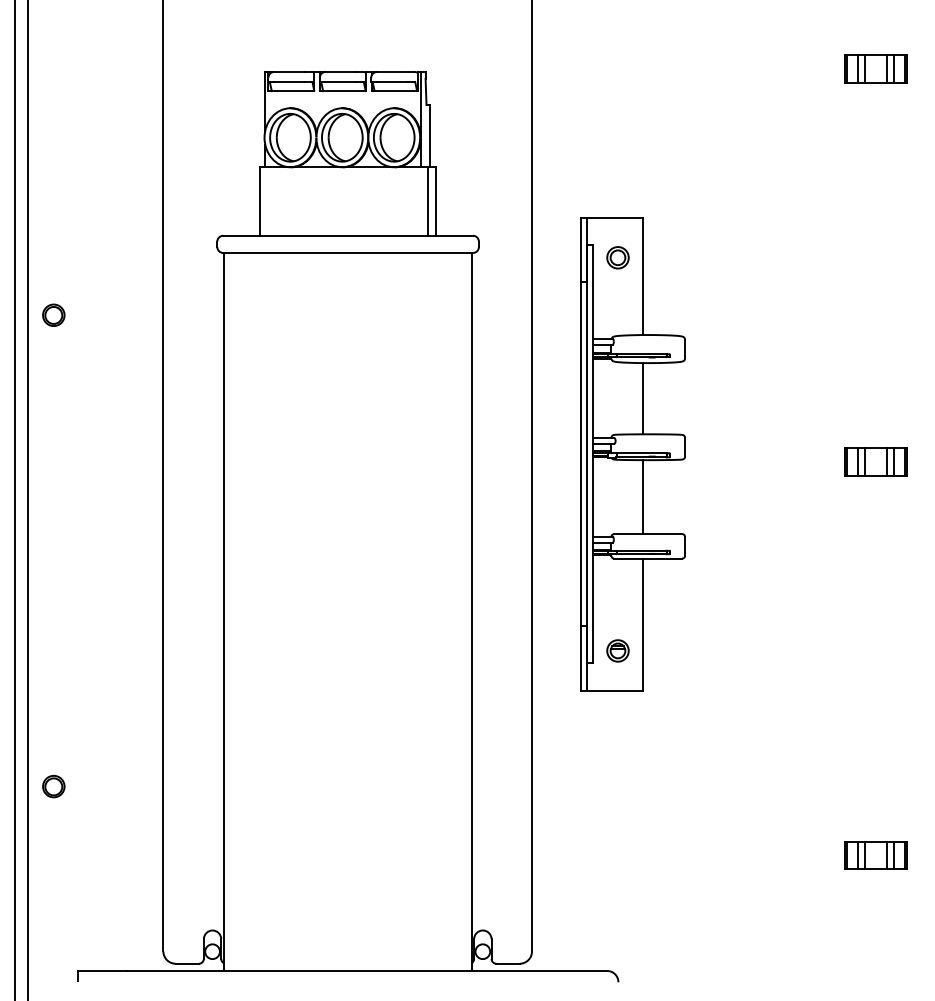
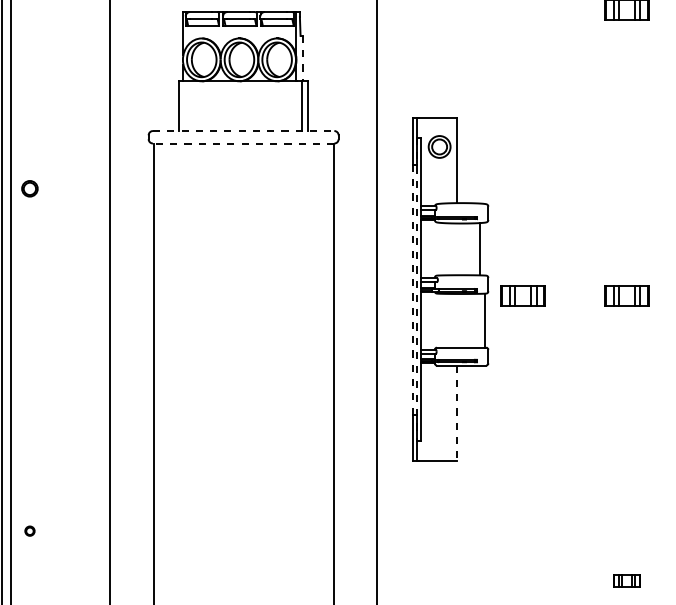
line: (429, 136) -> (302, 58), solid -> dashed
line: (348, 235) -> (243, 130), solid -> dashed
line: (348, 252) -> (243, 143), solid -> dashed
part: (617, 257) -> (439, 146), size x1.4
line: (642, 398) -> (479, 249), moved
line: (581, 453) -> (413, 289), solid -> dashed
line: (587, 454) -> (417, 289), solid -> dashed
part: (732, 461) -> (522, 294), added
line: (642, 497) -> (485, 321), moved
line: (642, 625) -> (457, 414), solid -> dashed
part: (617, 650) -> (439, 432), removed
part: (53, 786) -> (29, 530), size x0.6
part: (875, 855) -> (626, 581), size x0.6

